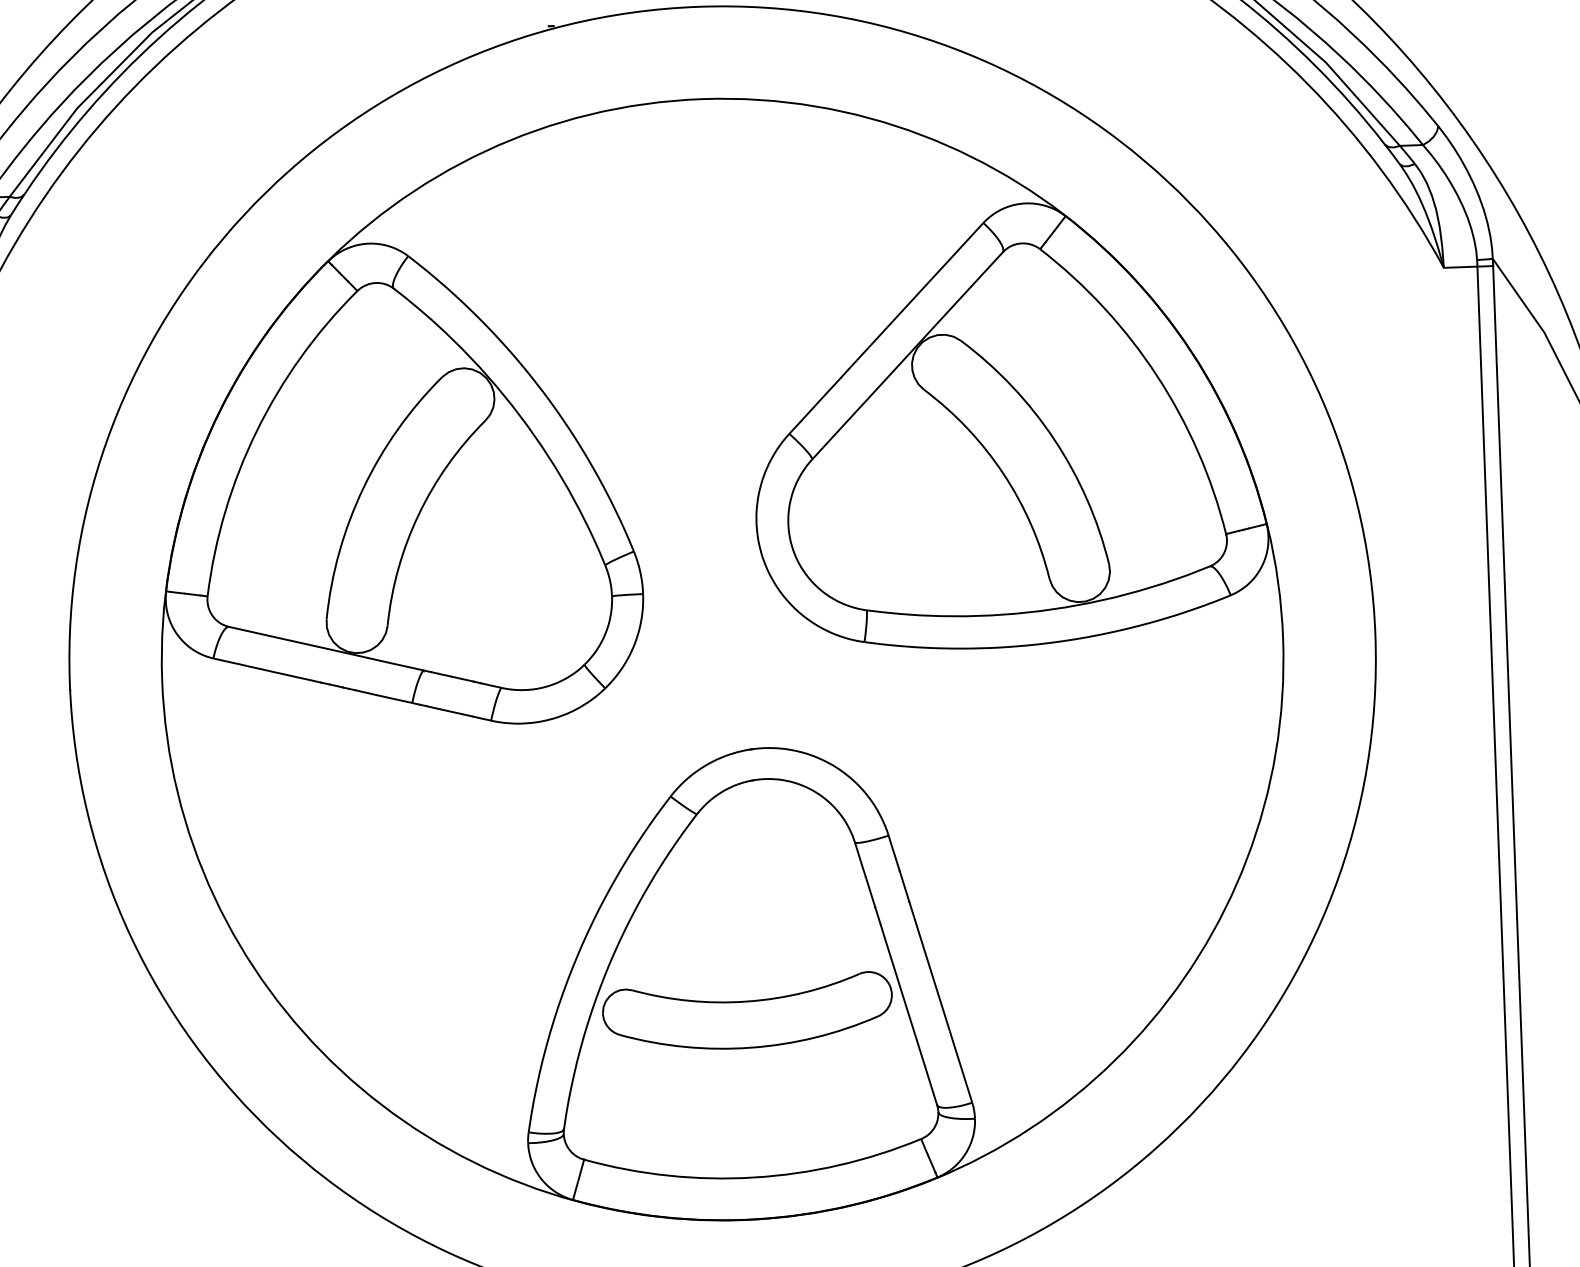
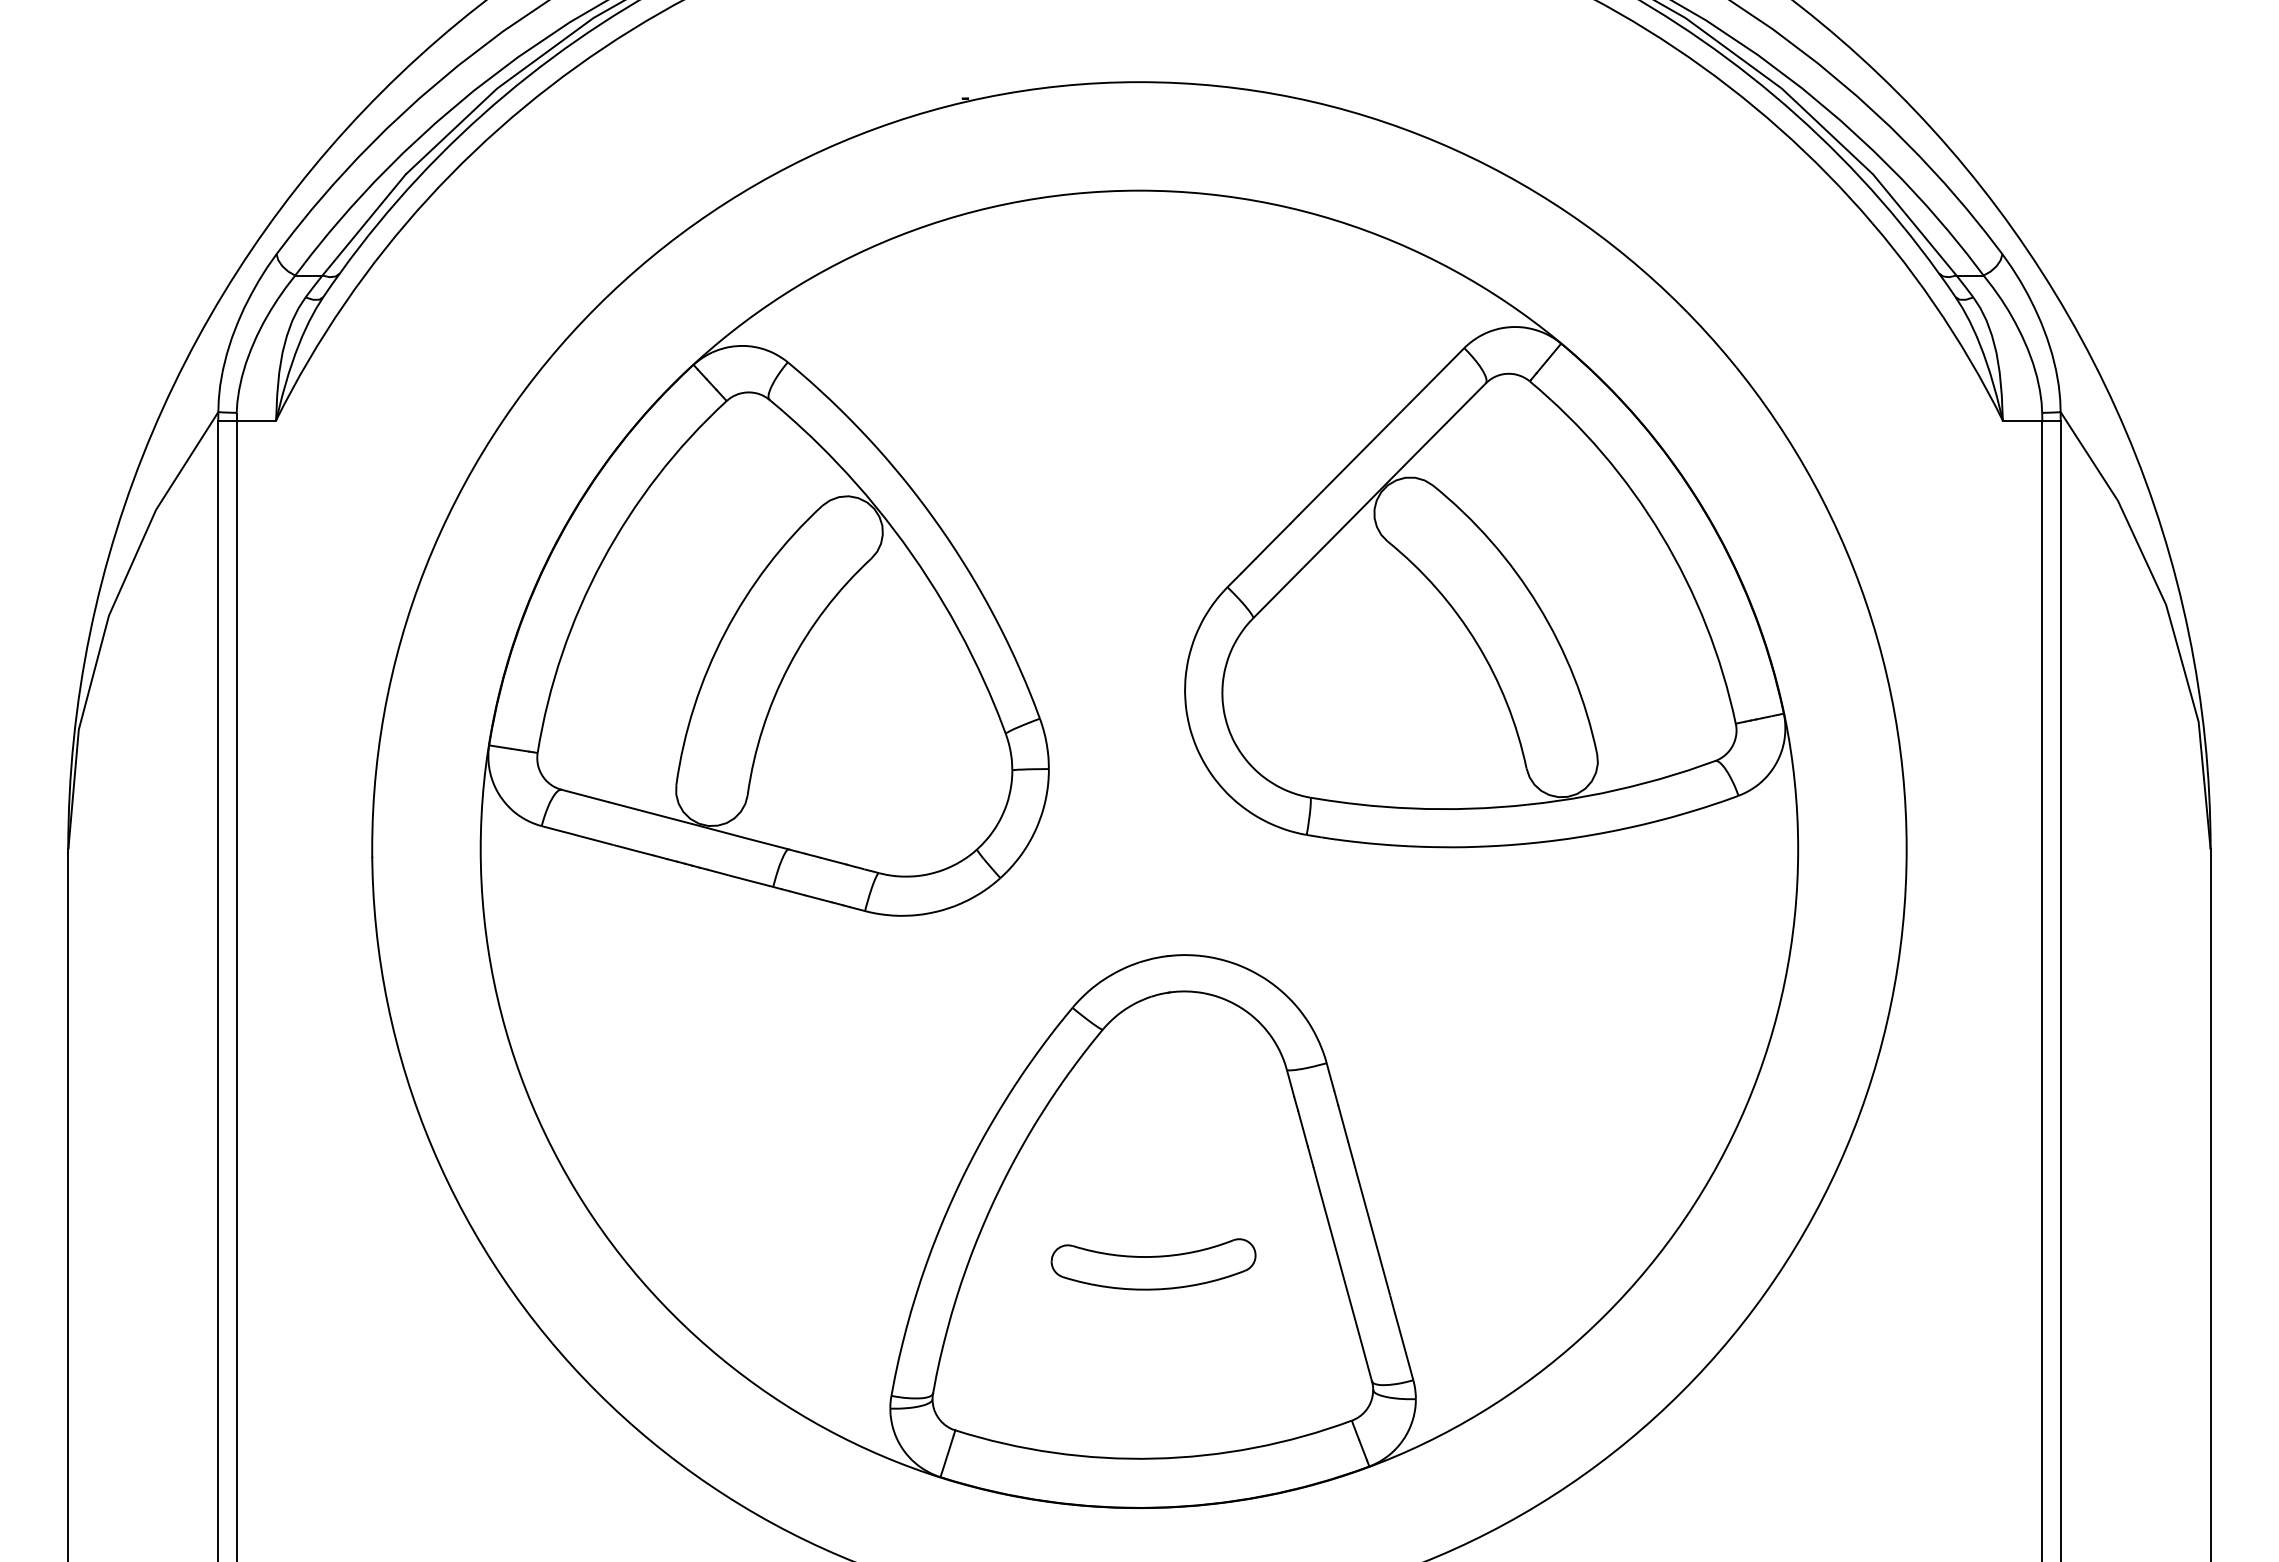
part: (747, 1012) -> (1153, 1264), size x0.6

